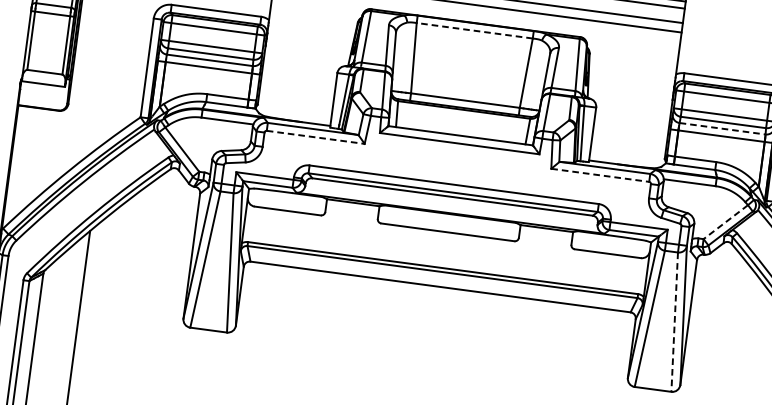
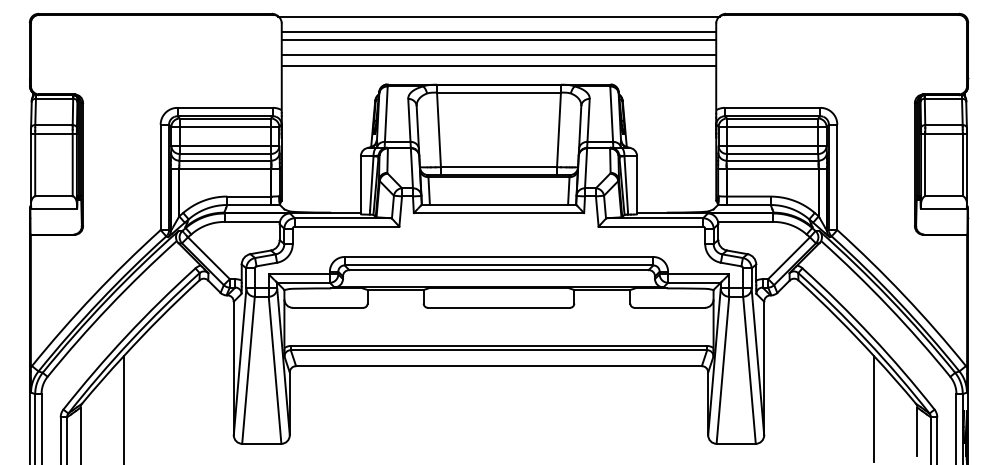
line: (475, 30) -> (499, 92), dashed -> solid
line: (722, 128) -> (772, 160), dashed -> solid
line: (316, 137) -> (347, 226), dashed -> solid
line: (600, 175) -> (651, 226), dashed -> solid
line: (726, 222) -> (789, 258), dashed -> solid
line: (674, 322) -> (749, 370), dashed -> solid

